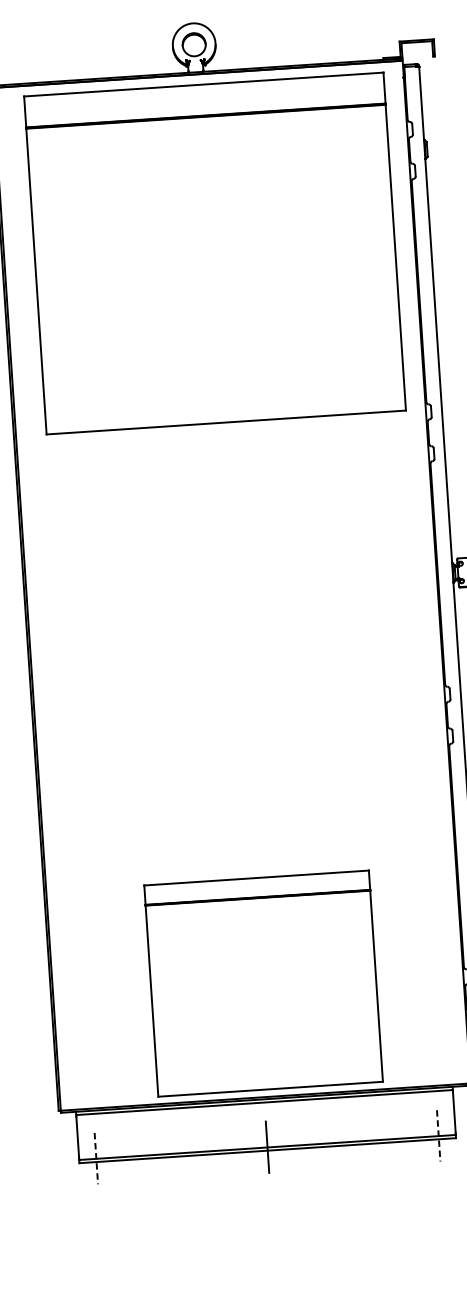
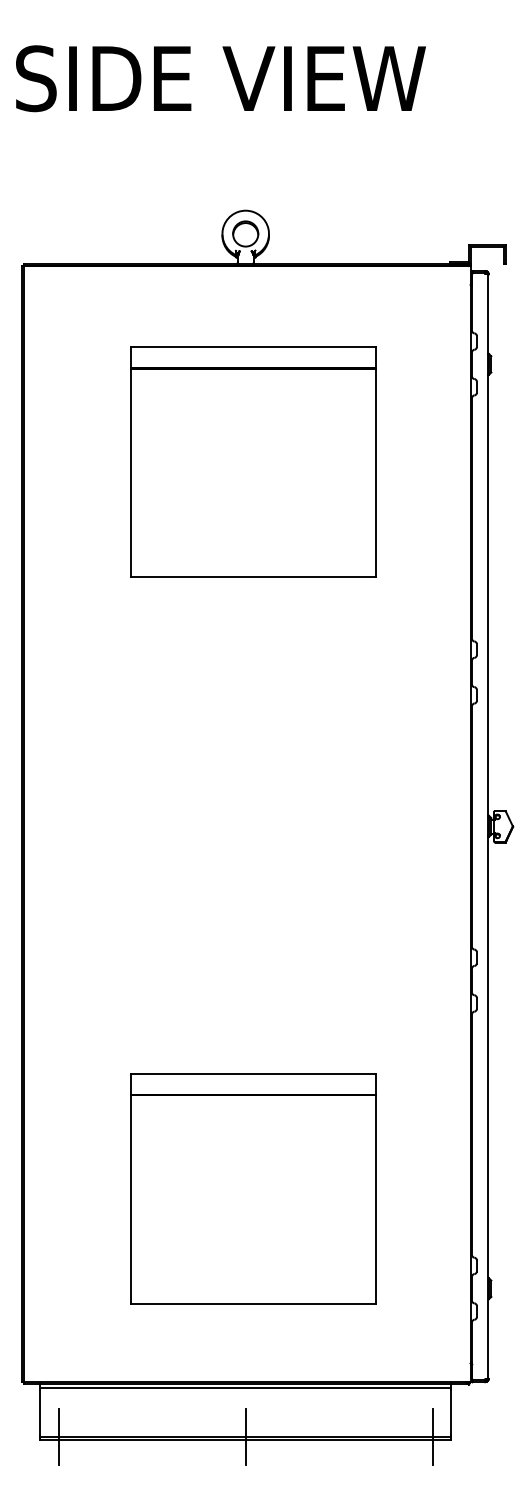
part: (215, 252) -> (253, 461), size x0.62
part: (263, 983) -> (253, 1188), moved
line: (438, 1136) -> (432, 1437), dashed -> solid
line: (96, 1159) -> (59, 1437), dashed -> solid

